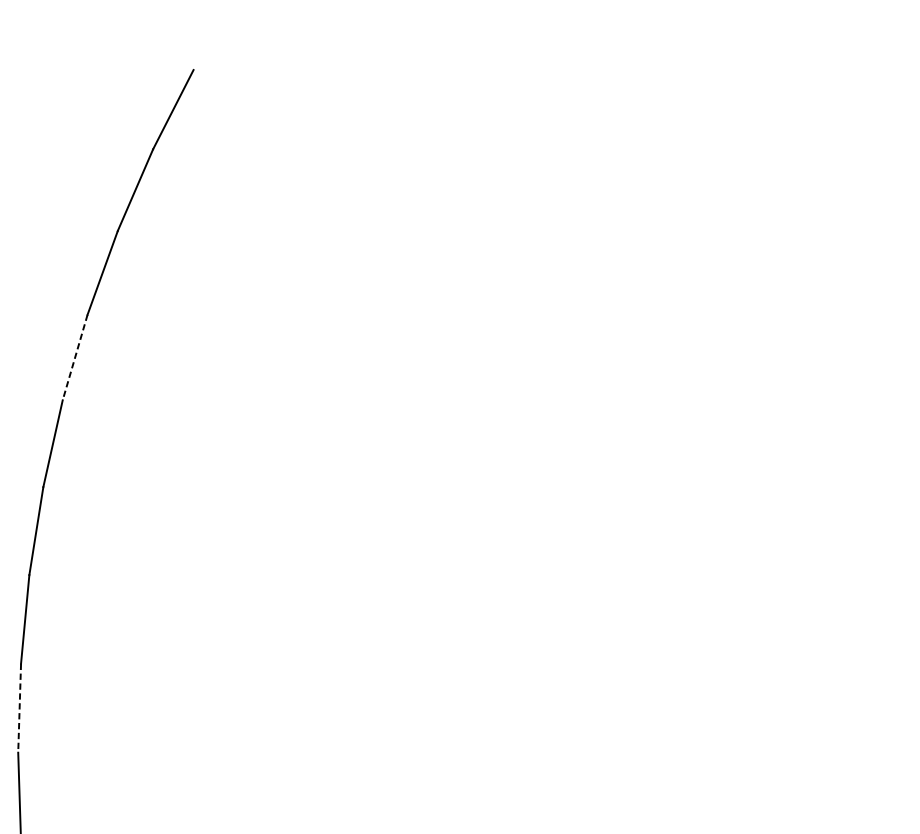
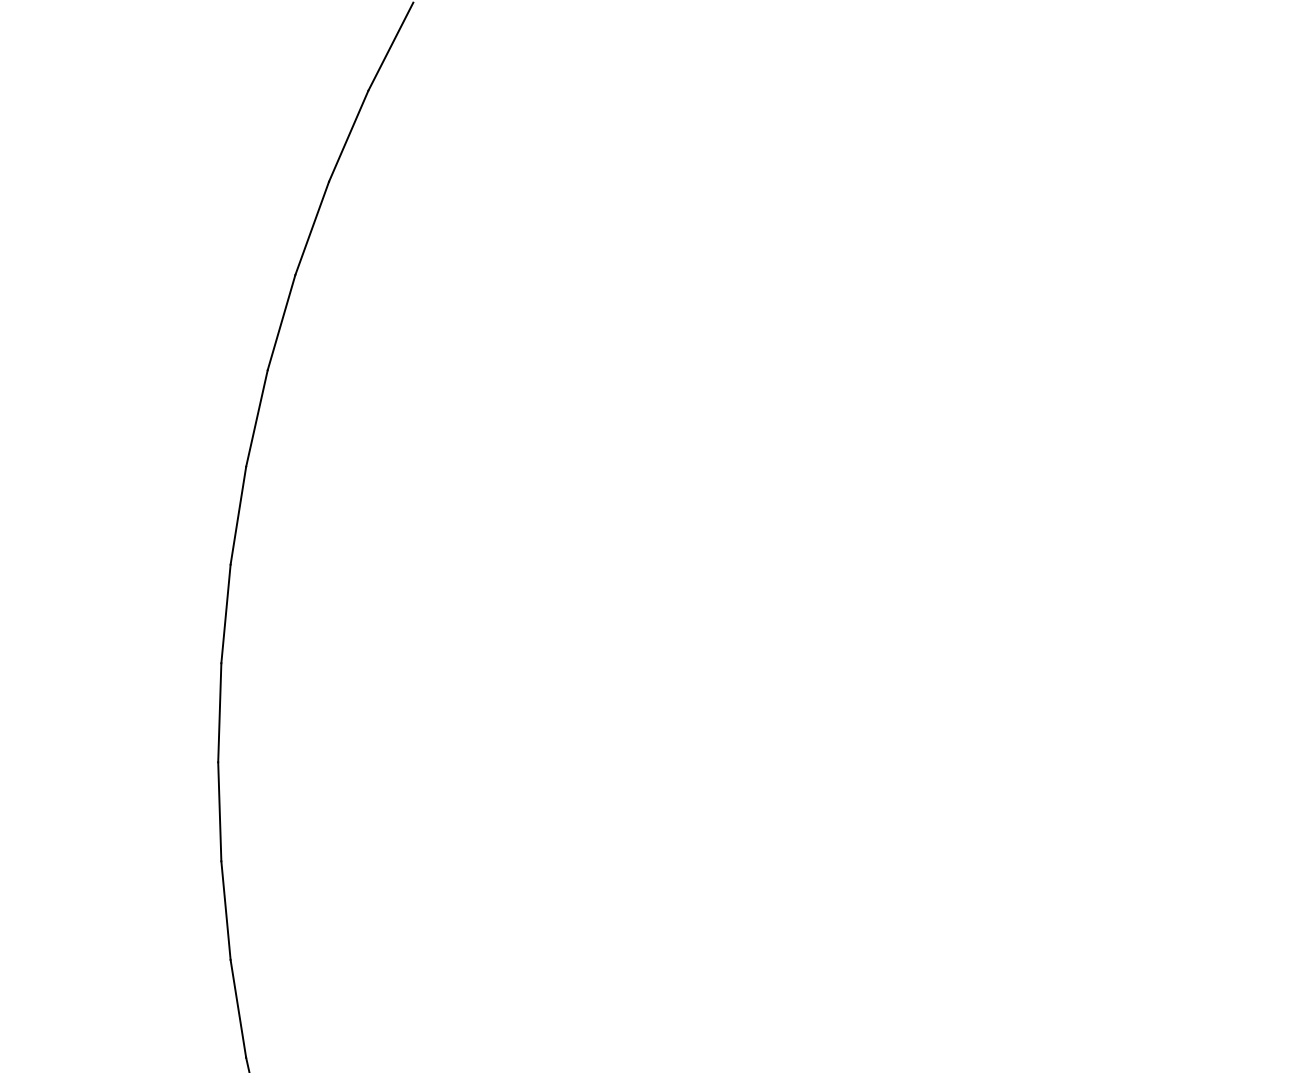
line: (75, 357) -> (281, 322), dashed -> solid
line: (19, 707) -> (219, 712), dashed -> solid

